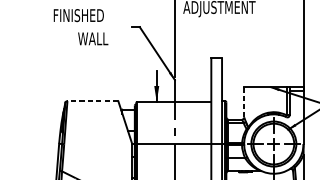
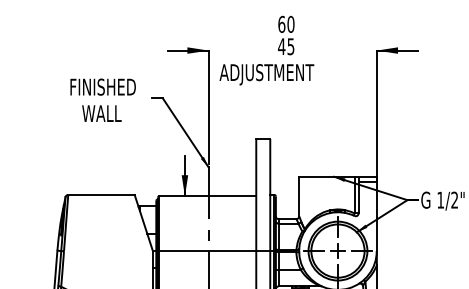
text: (78, 15) -> (102, 86), moved
line: (92, 100) -> (100, 194), dashed -> solid
line: (244, 102) -> (299, 196), dashed -> solid

